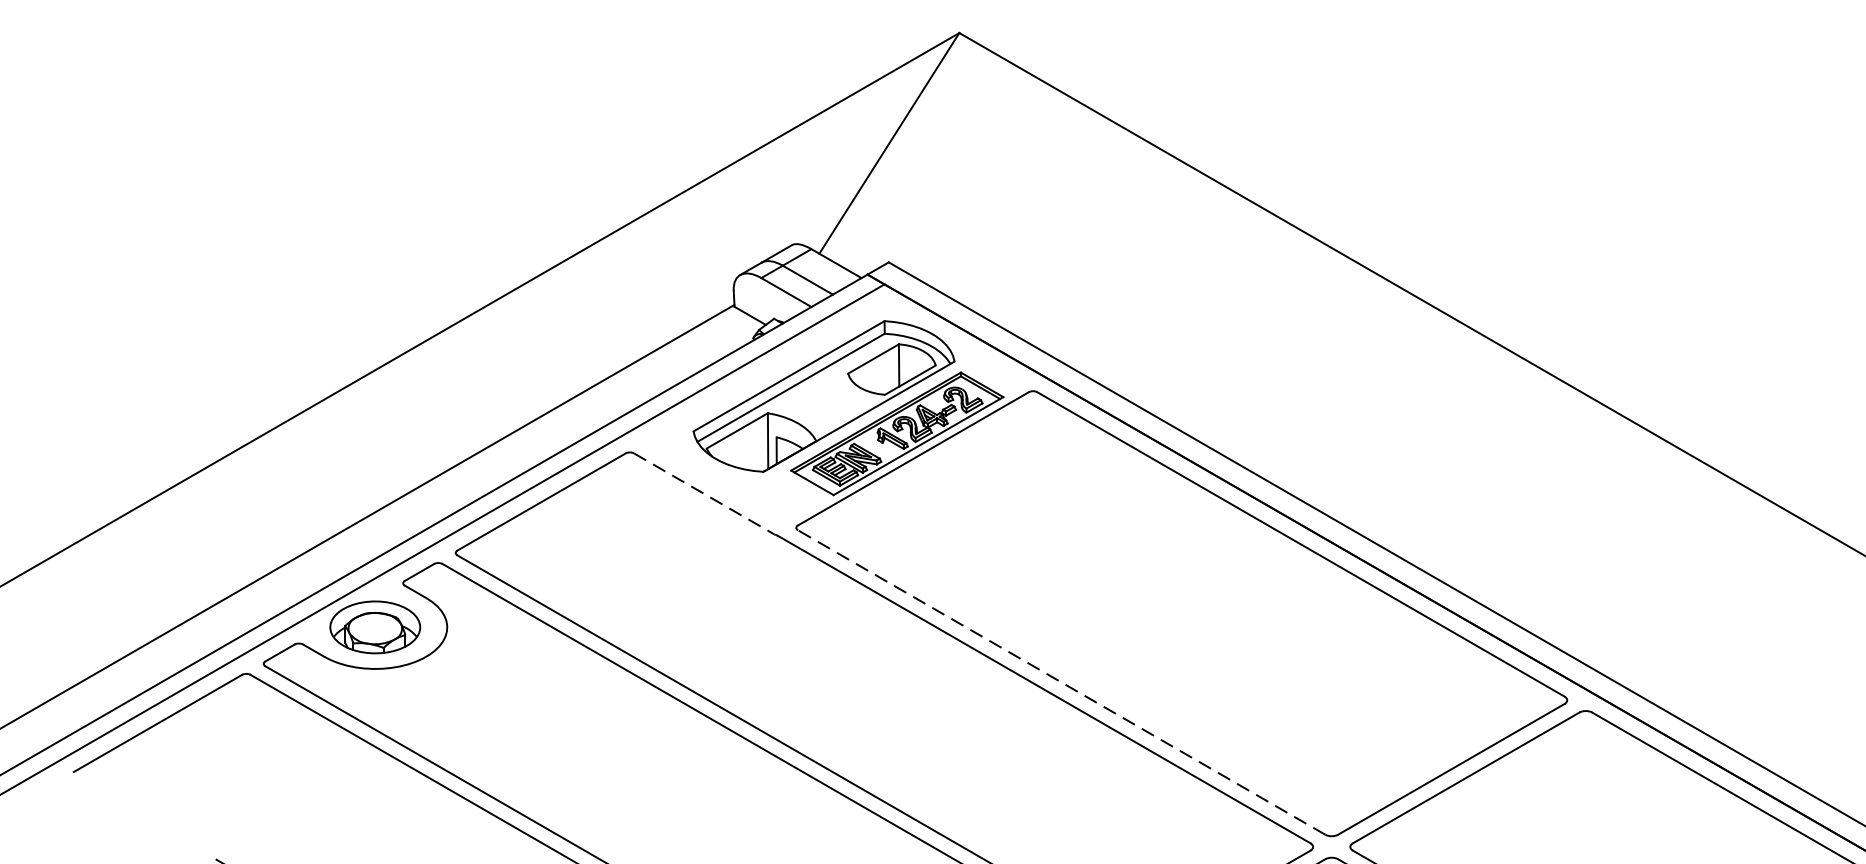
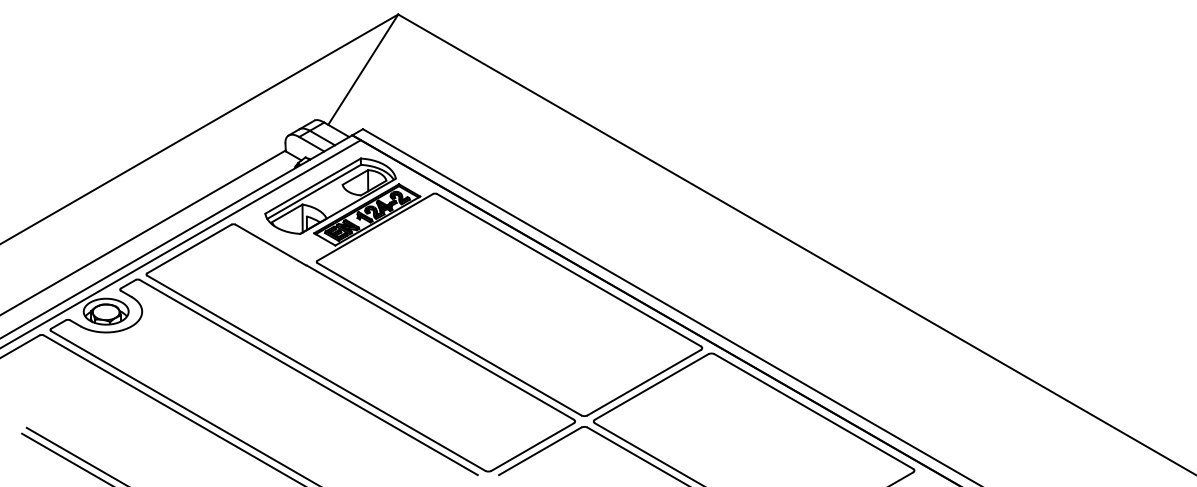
line: (705, 494) -> (271, 245), dashed -> solid
line: (1061, 682) -> (449, 339), dashed -> solid

